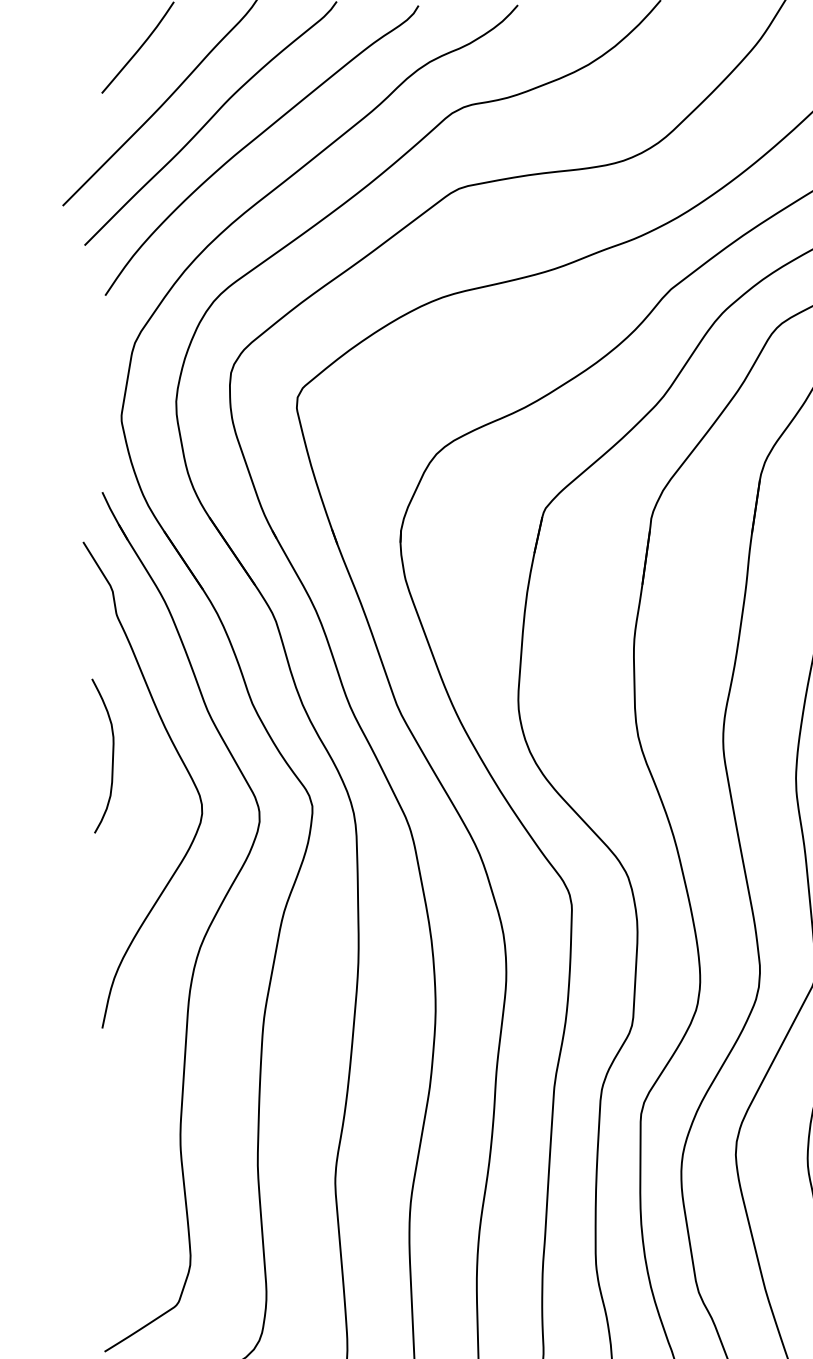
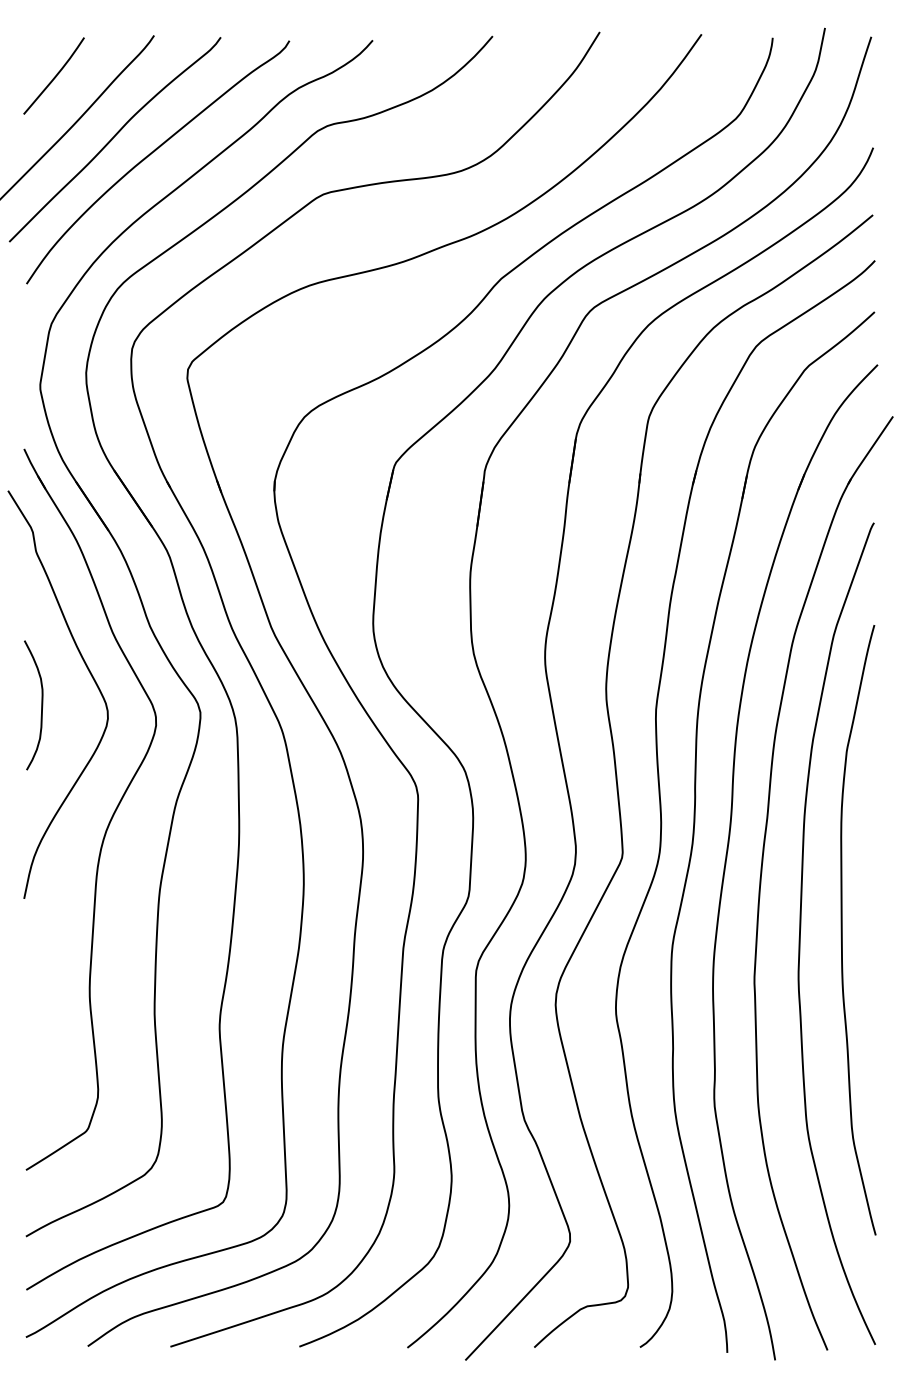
curve: (112, 756) -> (41, 705), moved

